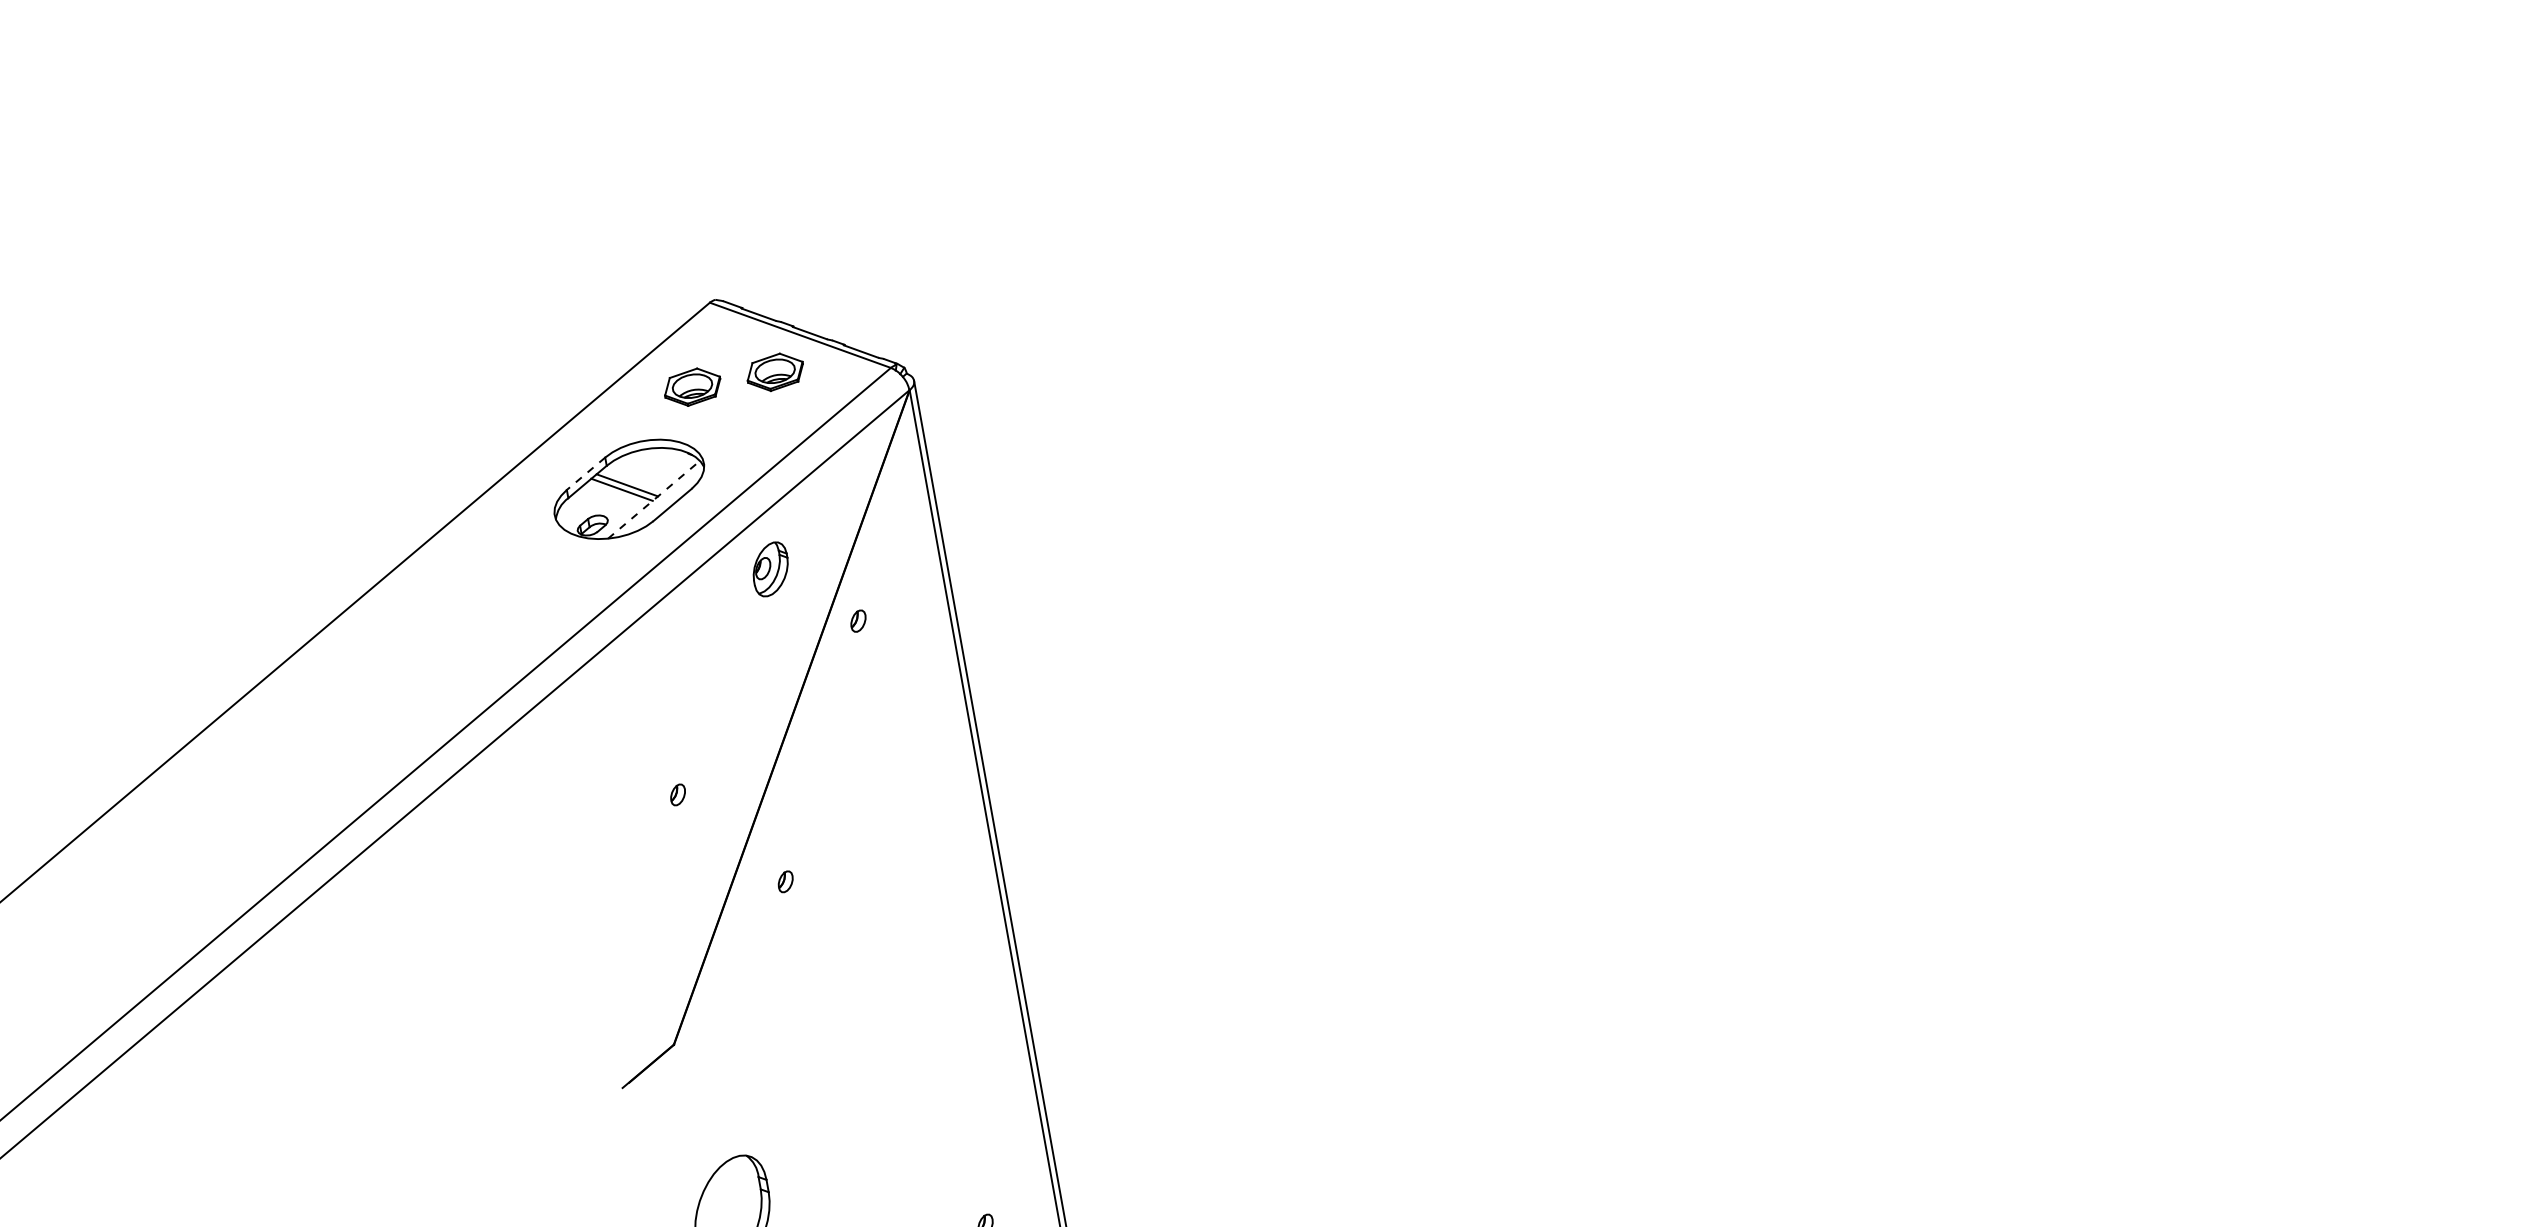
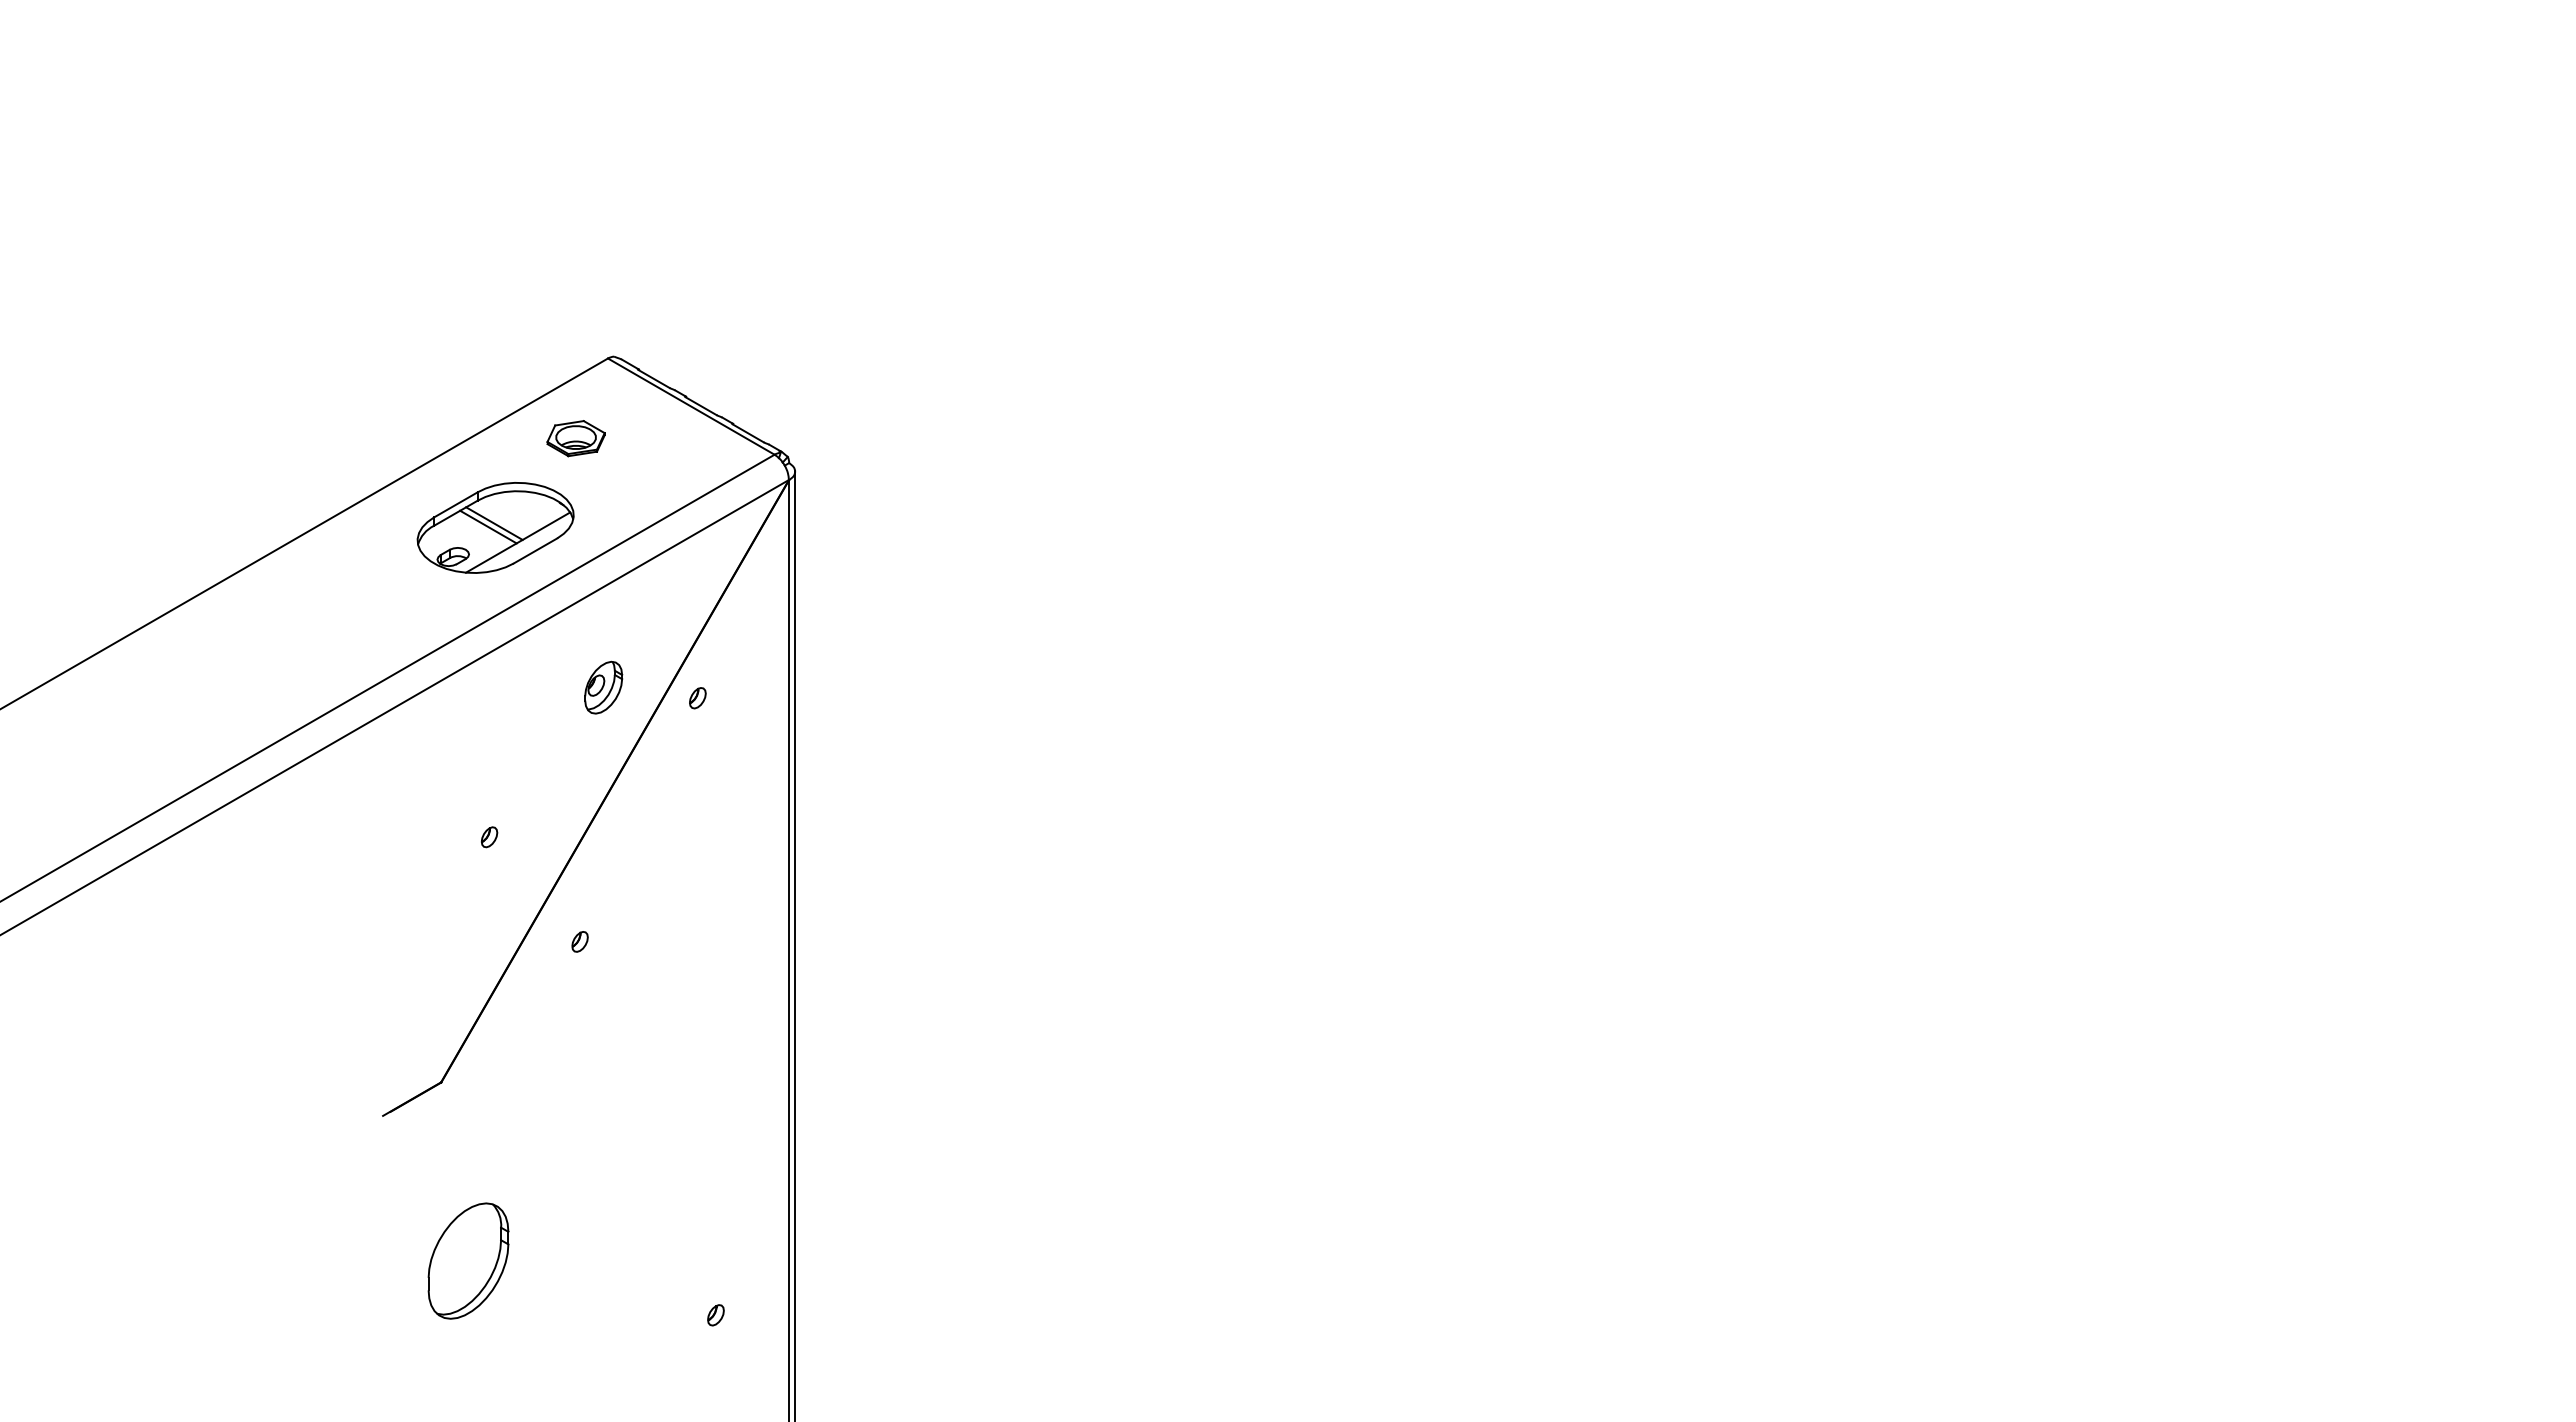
part: (774, 372) -> (659, 438), removed
line: (585, 474) -> (455, 505), dashed -> solid
line: (654, 499) -> (518, 542), dashed -> solid
part: (770, 569) -> (603, 687), moved

